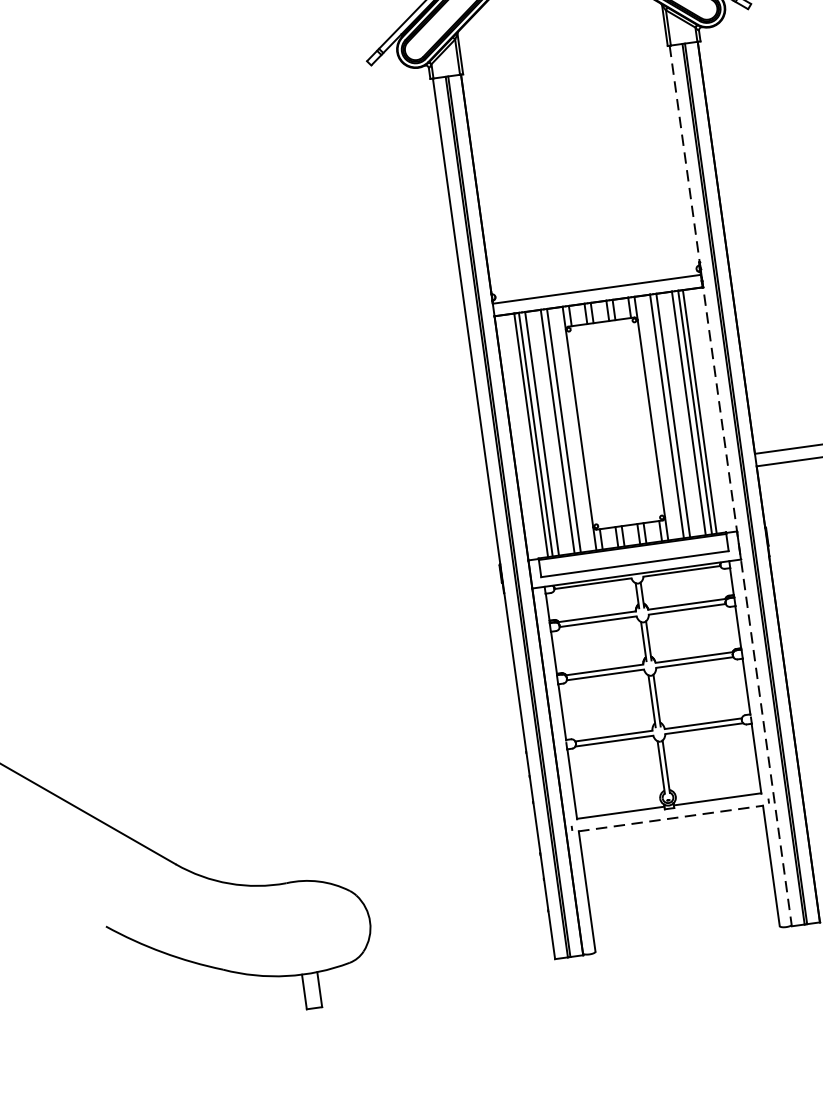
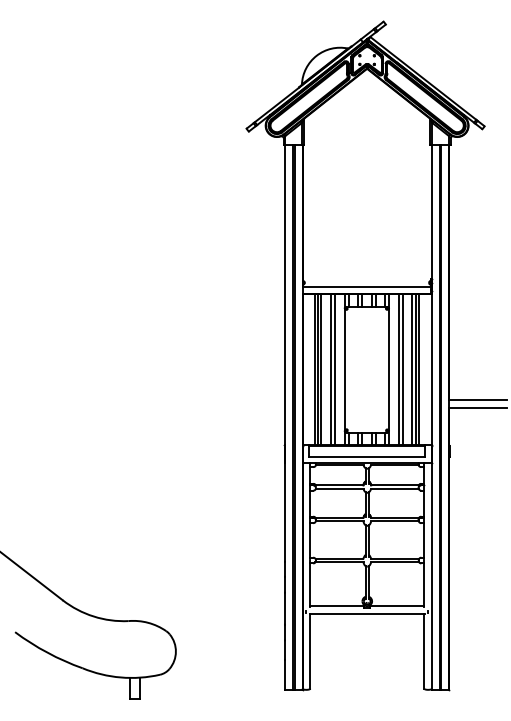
line: (730, 486) -> (431, 417), dashed -> solid
line: (671, 818) -> (367, 614), dashed -> solid

